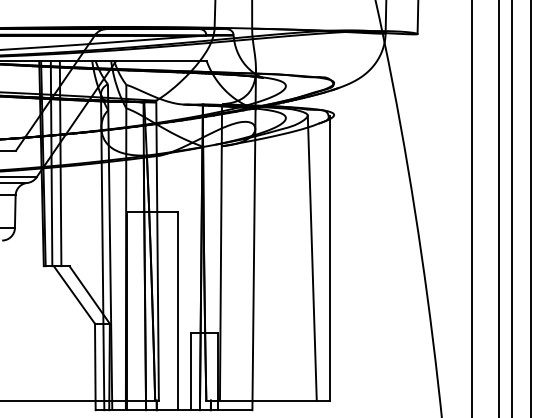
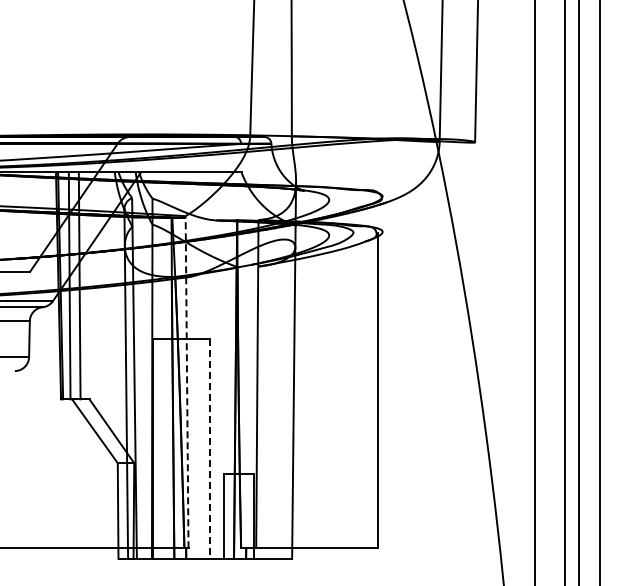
line: (157, 250) -> (187, 381), solid -> dashed
line: (312, 258) -> (358, 390), removed
line: (177, 311) -> (209, 449), solid -> dashed

